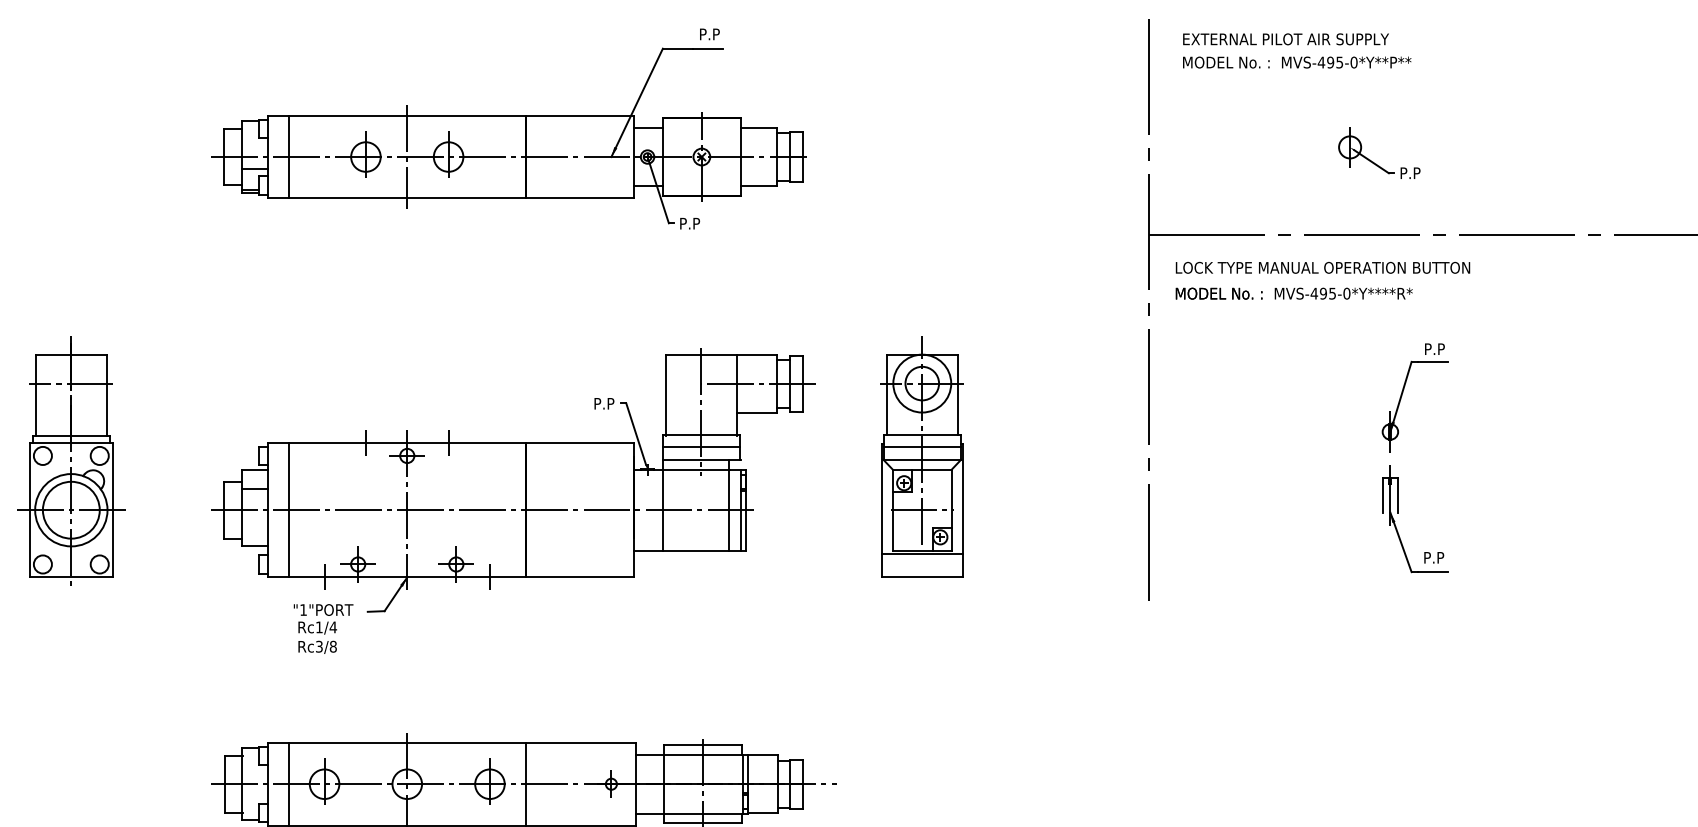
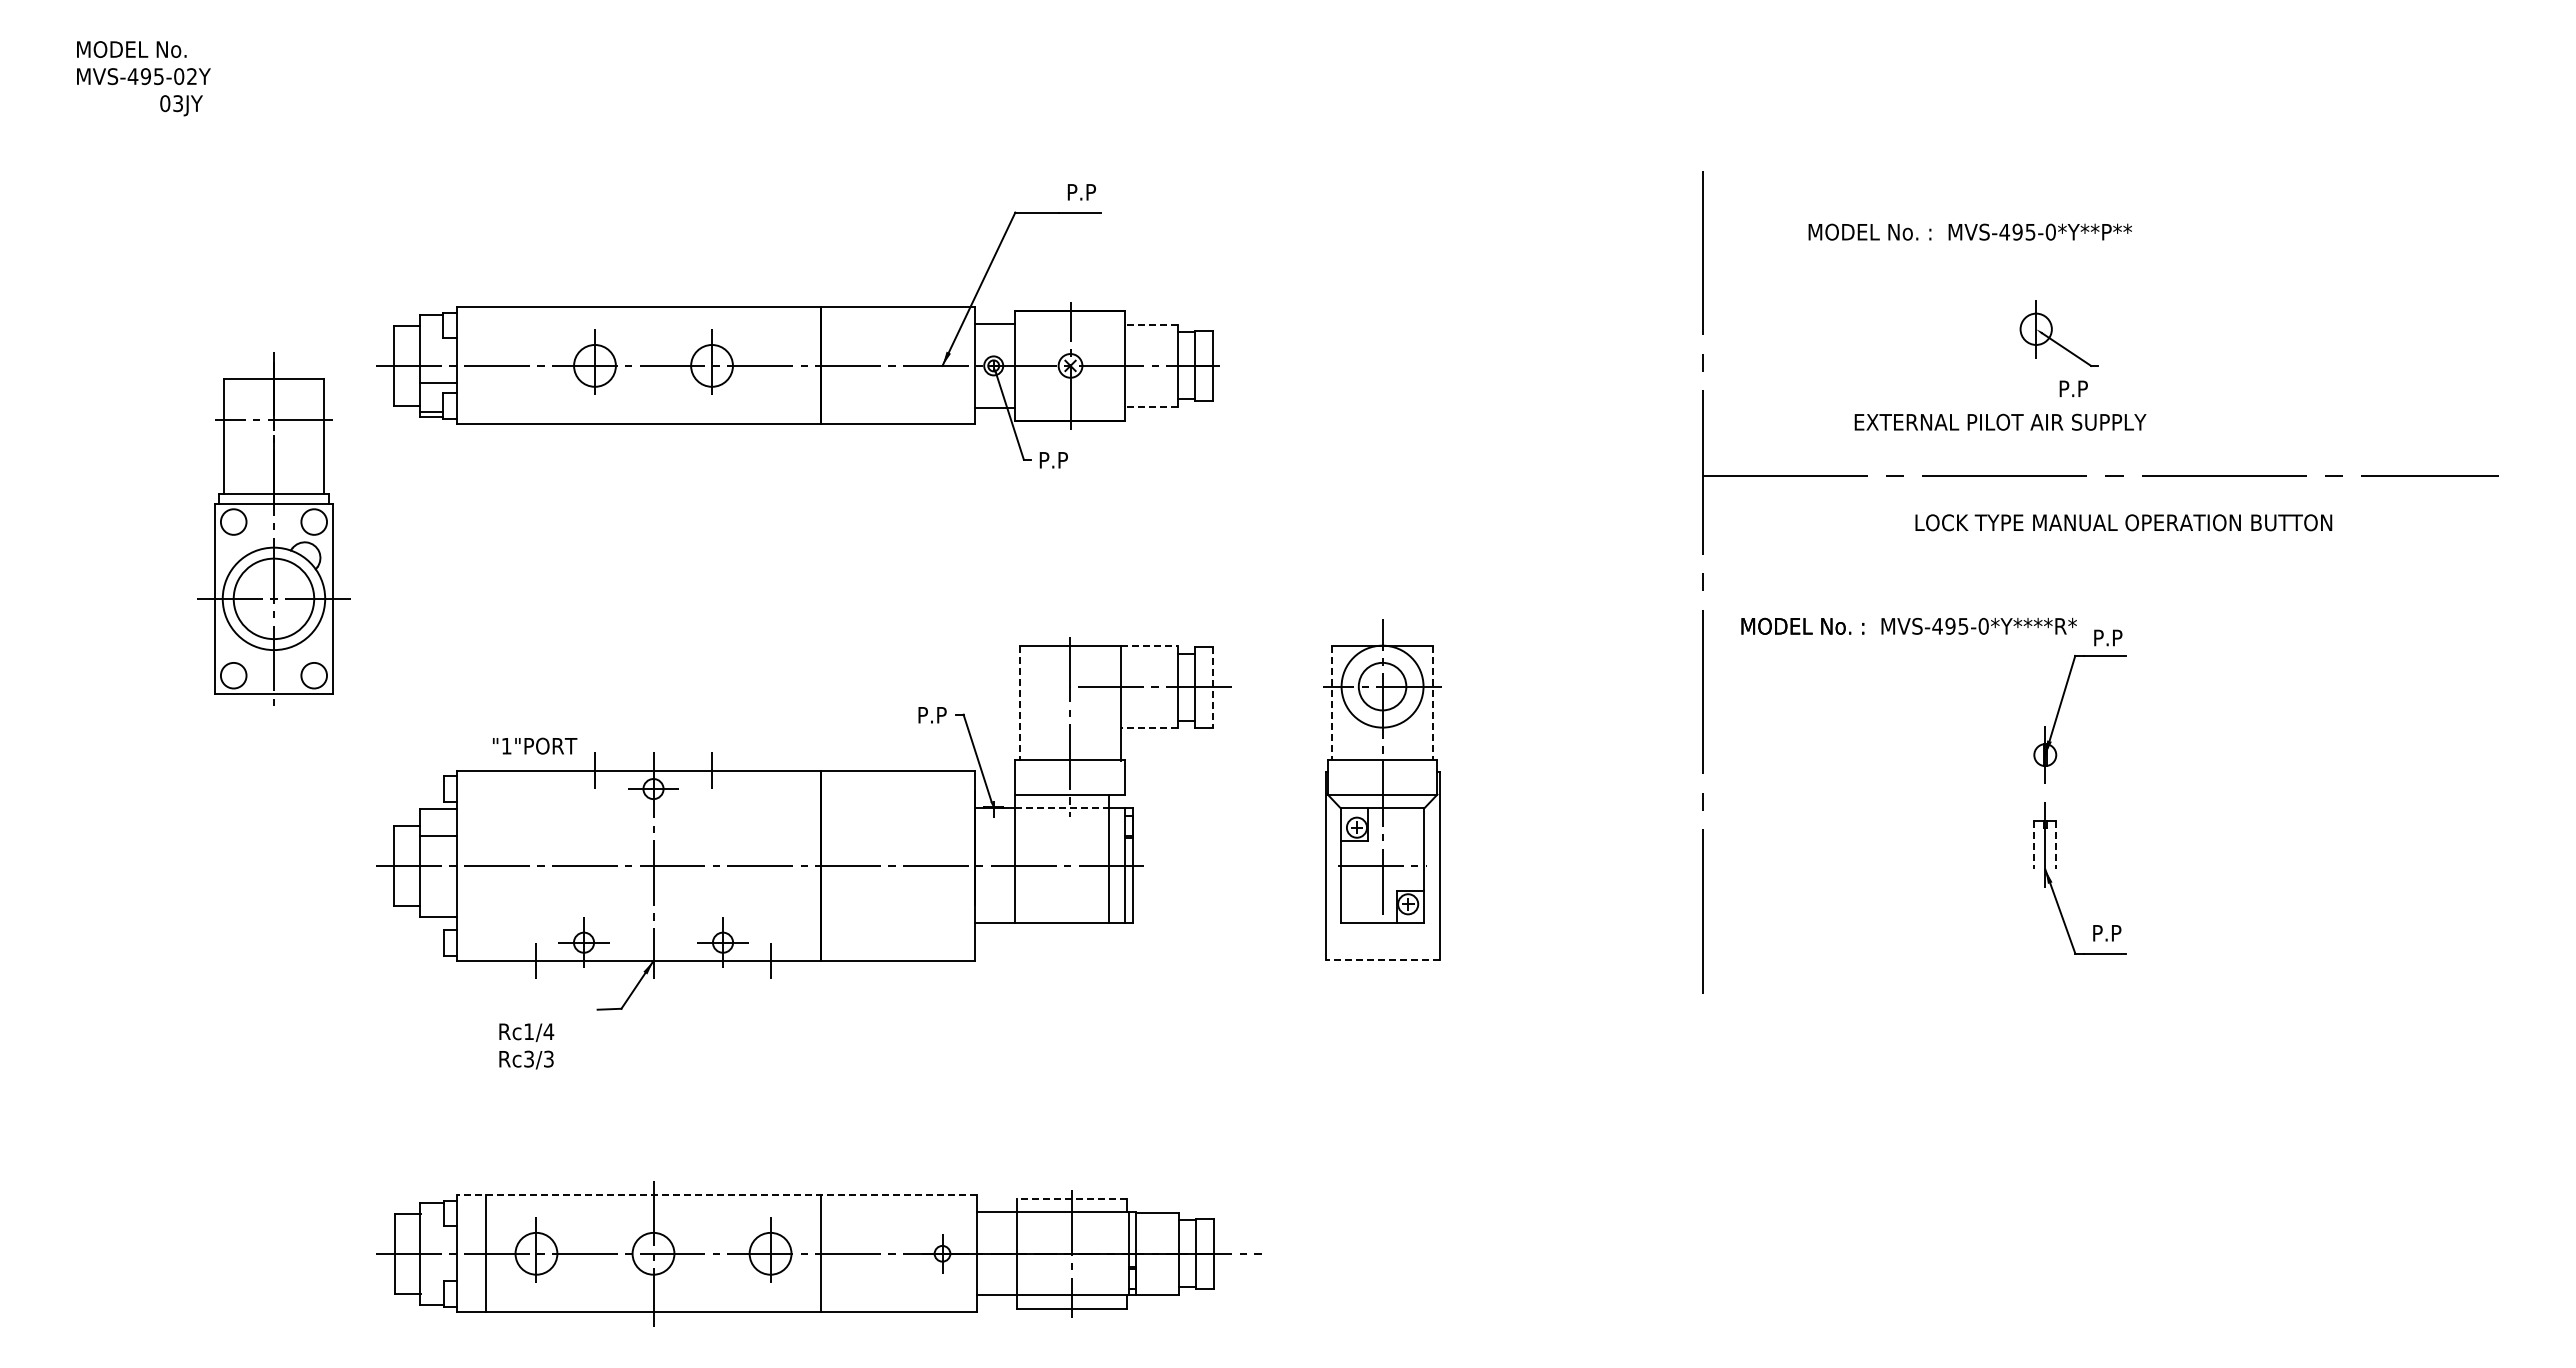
text: (1286, 38) -> (2000, 421), moved
text: (1296, 62) -> (1969, 231), moved
line: (758, 127) -> (1150, 324), solid -> dashed
part: (1365, 150) -> (2058, 333), moved
line: (288, 156) -> (485, 365), removed
line: (407, 156) -> (653, 365), removed
line: (758, 185) -> (1150, 406), solid -> dashed
text: (1322, 267) -> (2123, 522), moved
text: (1293, 293) -> (1908, 625), moved
line: (757, 355) -> (1149, 646), solid -> dashed
line: (802, 384) -> (1213, 687), solid -> dashed
line: (665, 395) -> (1019, 703), solid -> dashed
line: (886, 395) -> (1332, 703), solid -> dashed
line: (957, 395) -> (1432, 703), solid -> dashed
line: (756, 413) -> (1148, 728), solid -> dashed
line: (701, 447) -> (1069, 776), removed
line: (922, 447) -> (1382, 776), removed
part: (71, 460) -> (273, 528), moved
line: (696, 469) -> (1062, 808), solid -> dashed
line: (1382, 495) -> (2034, 845), solid -> dashed
line: (1398, 495) -> (2056, 845), solid -> dashed
line: (288, 509) -> (485, 865), removed
line: (922, 553) -> (1382, 927), removed
line: (922, 577) -> (1382, 960), solid -> dashed
text: (323, 609) -> (535, 745), moved
text: (333, 646) -> (548, 1058), Rc3/8 -> Rc3/3
line: (451, 743) -> (716, 1195), solid -> dashed
line: (703, 745) -> (1072, 1198), solid -> dashed

